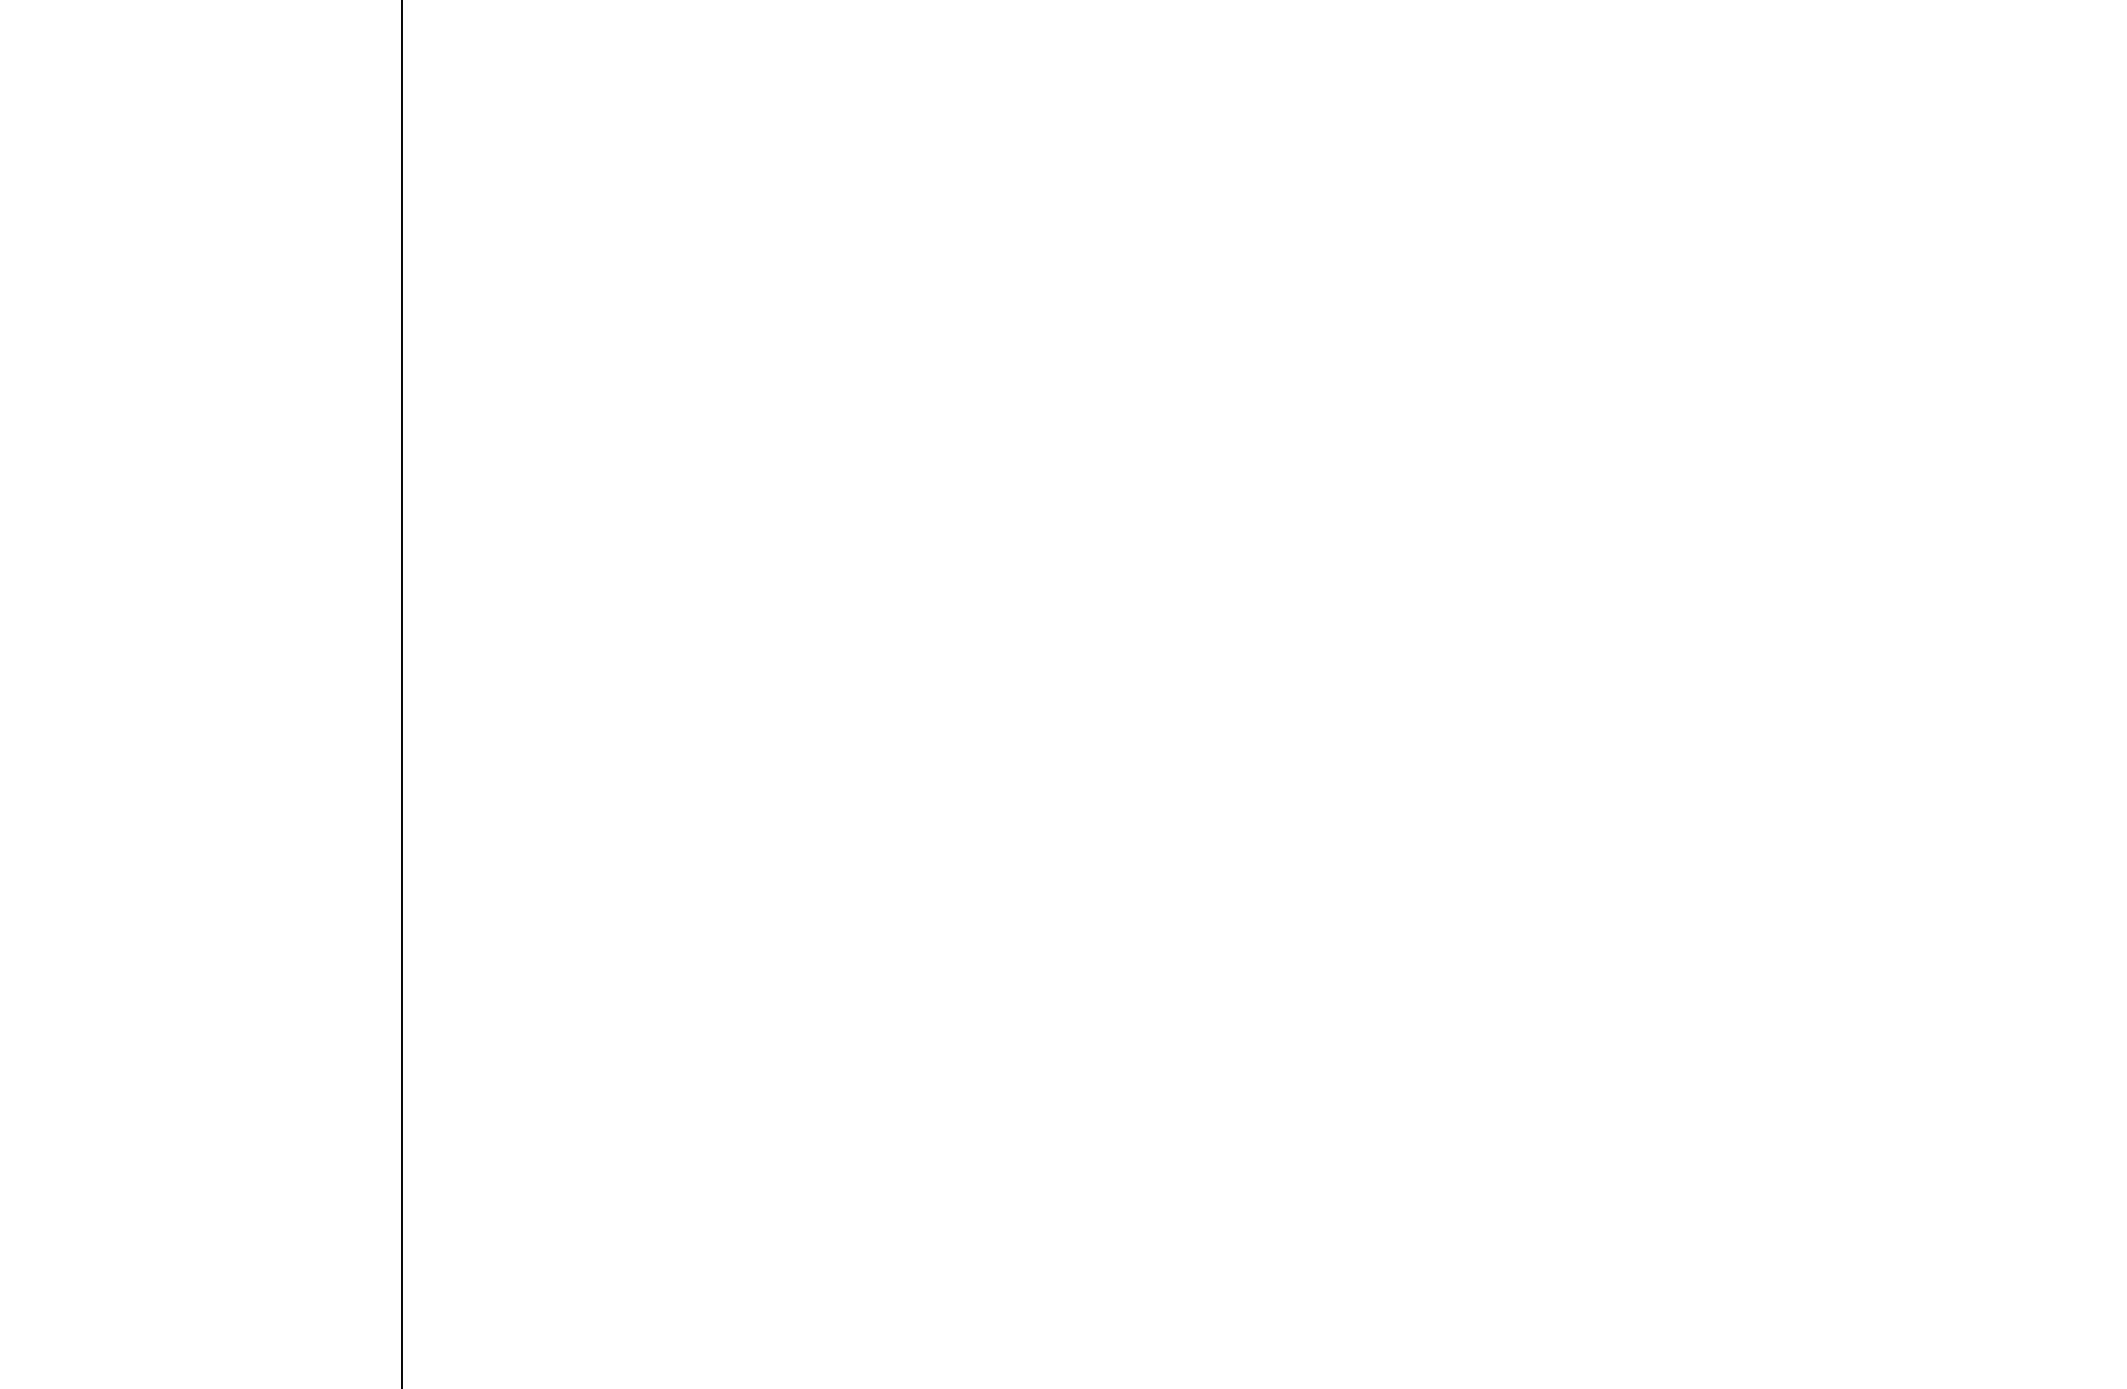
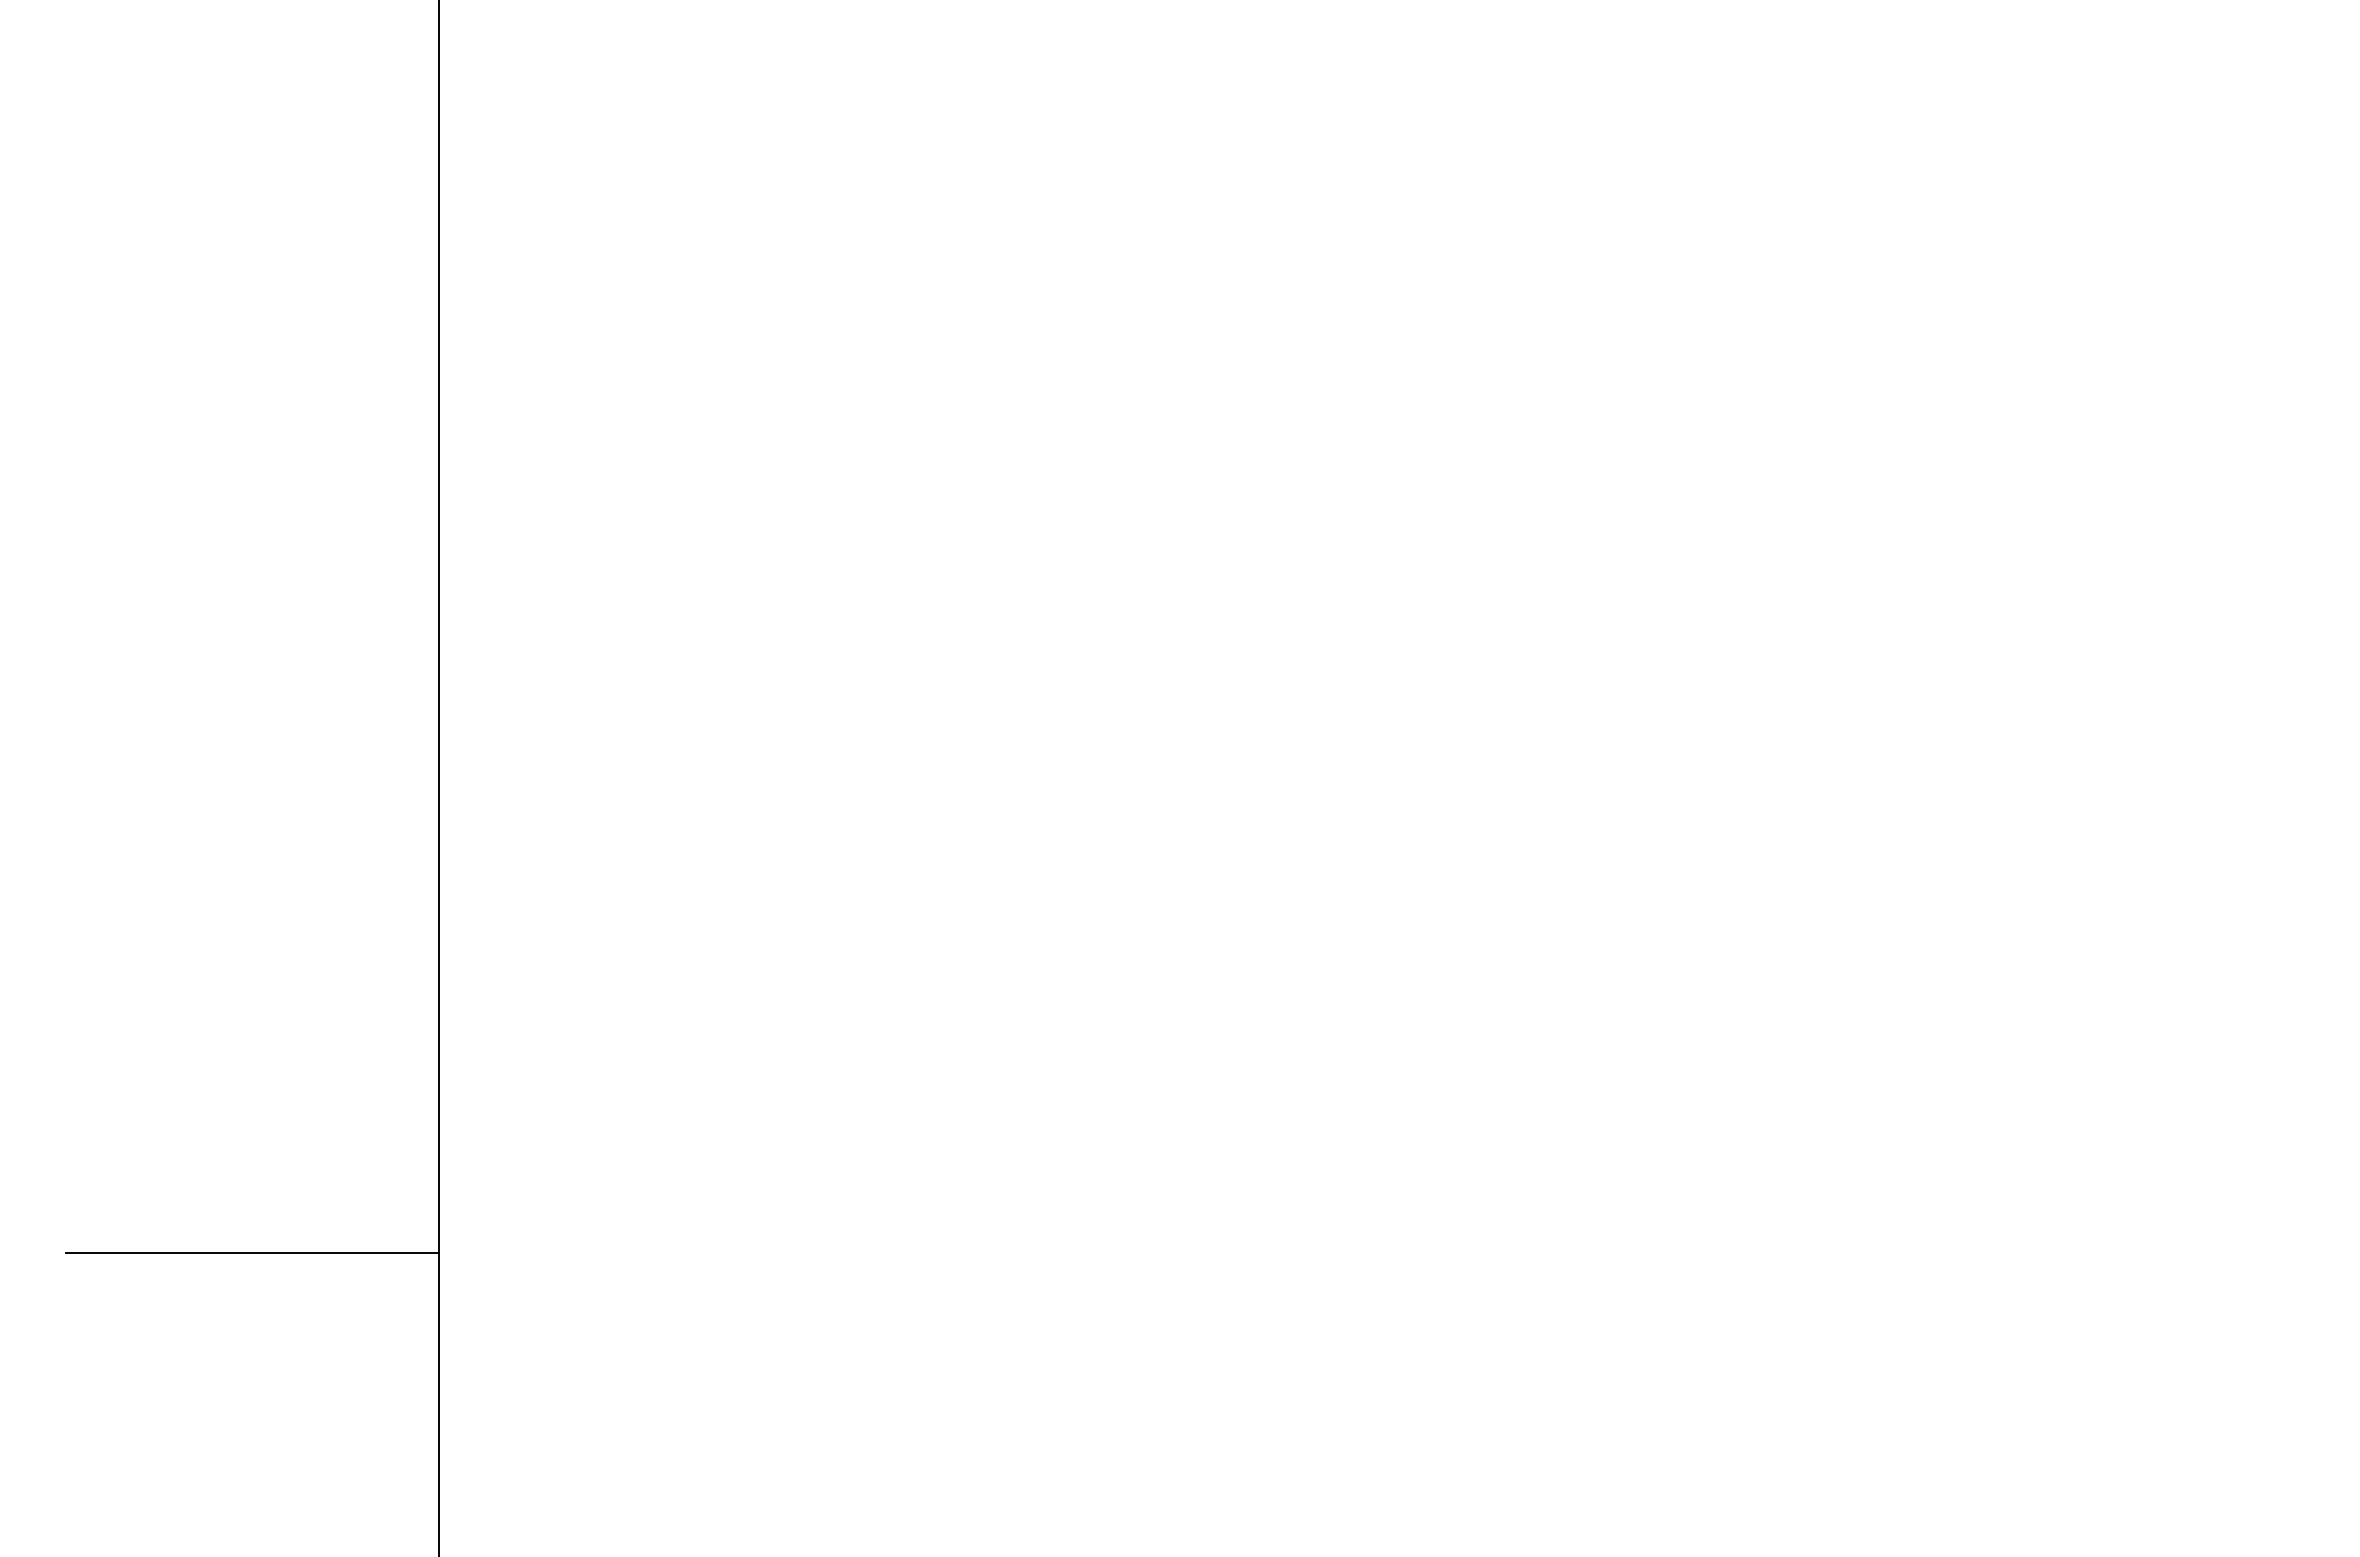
line: (233, 1073) -> (252, 1253), added

